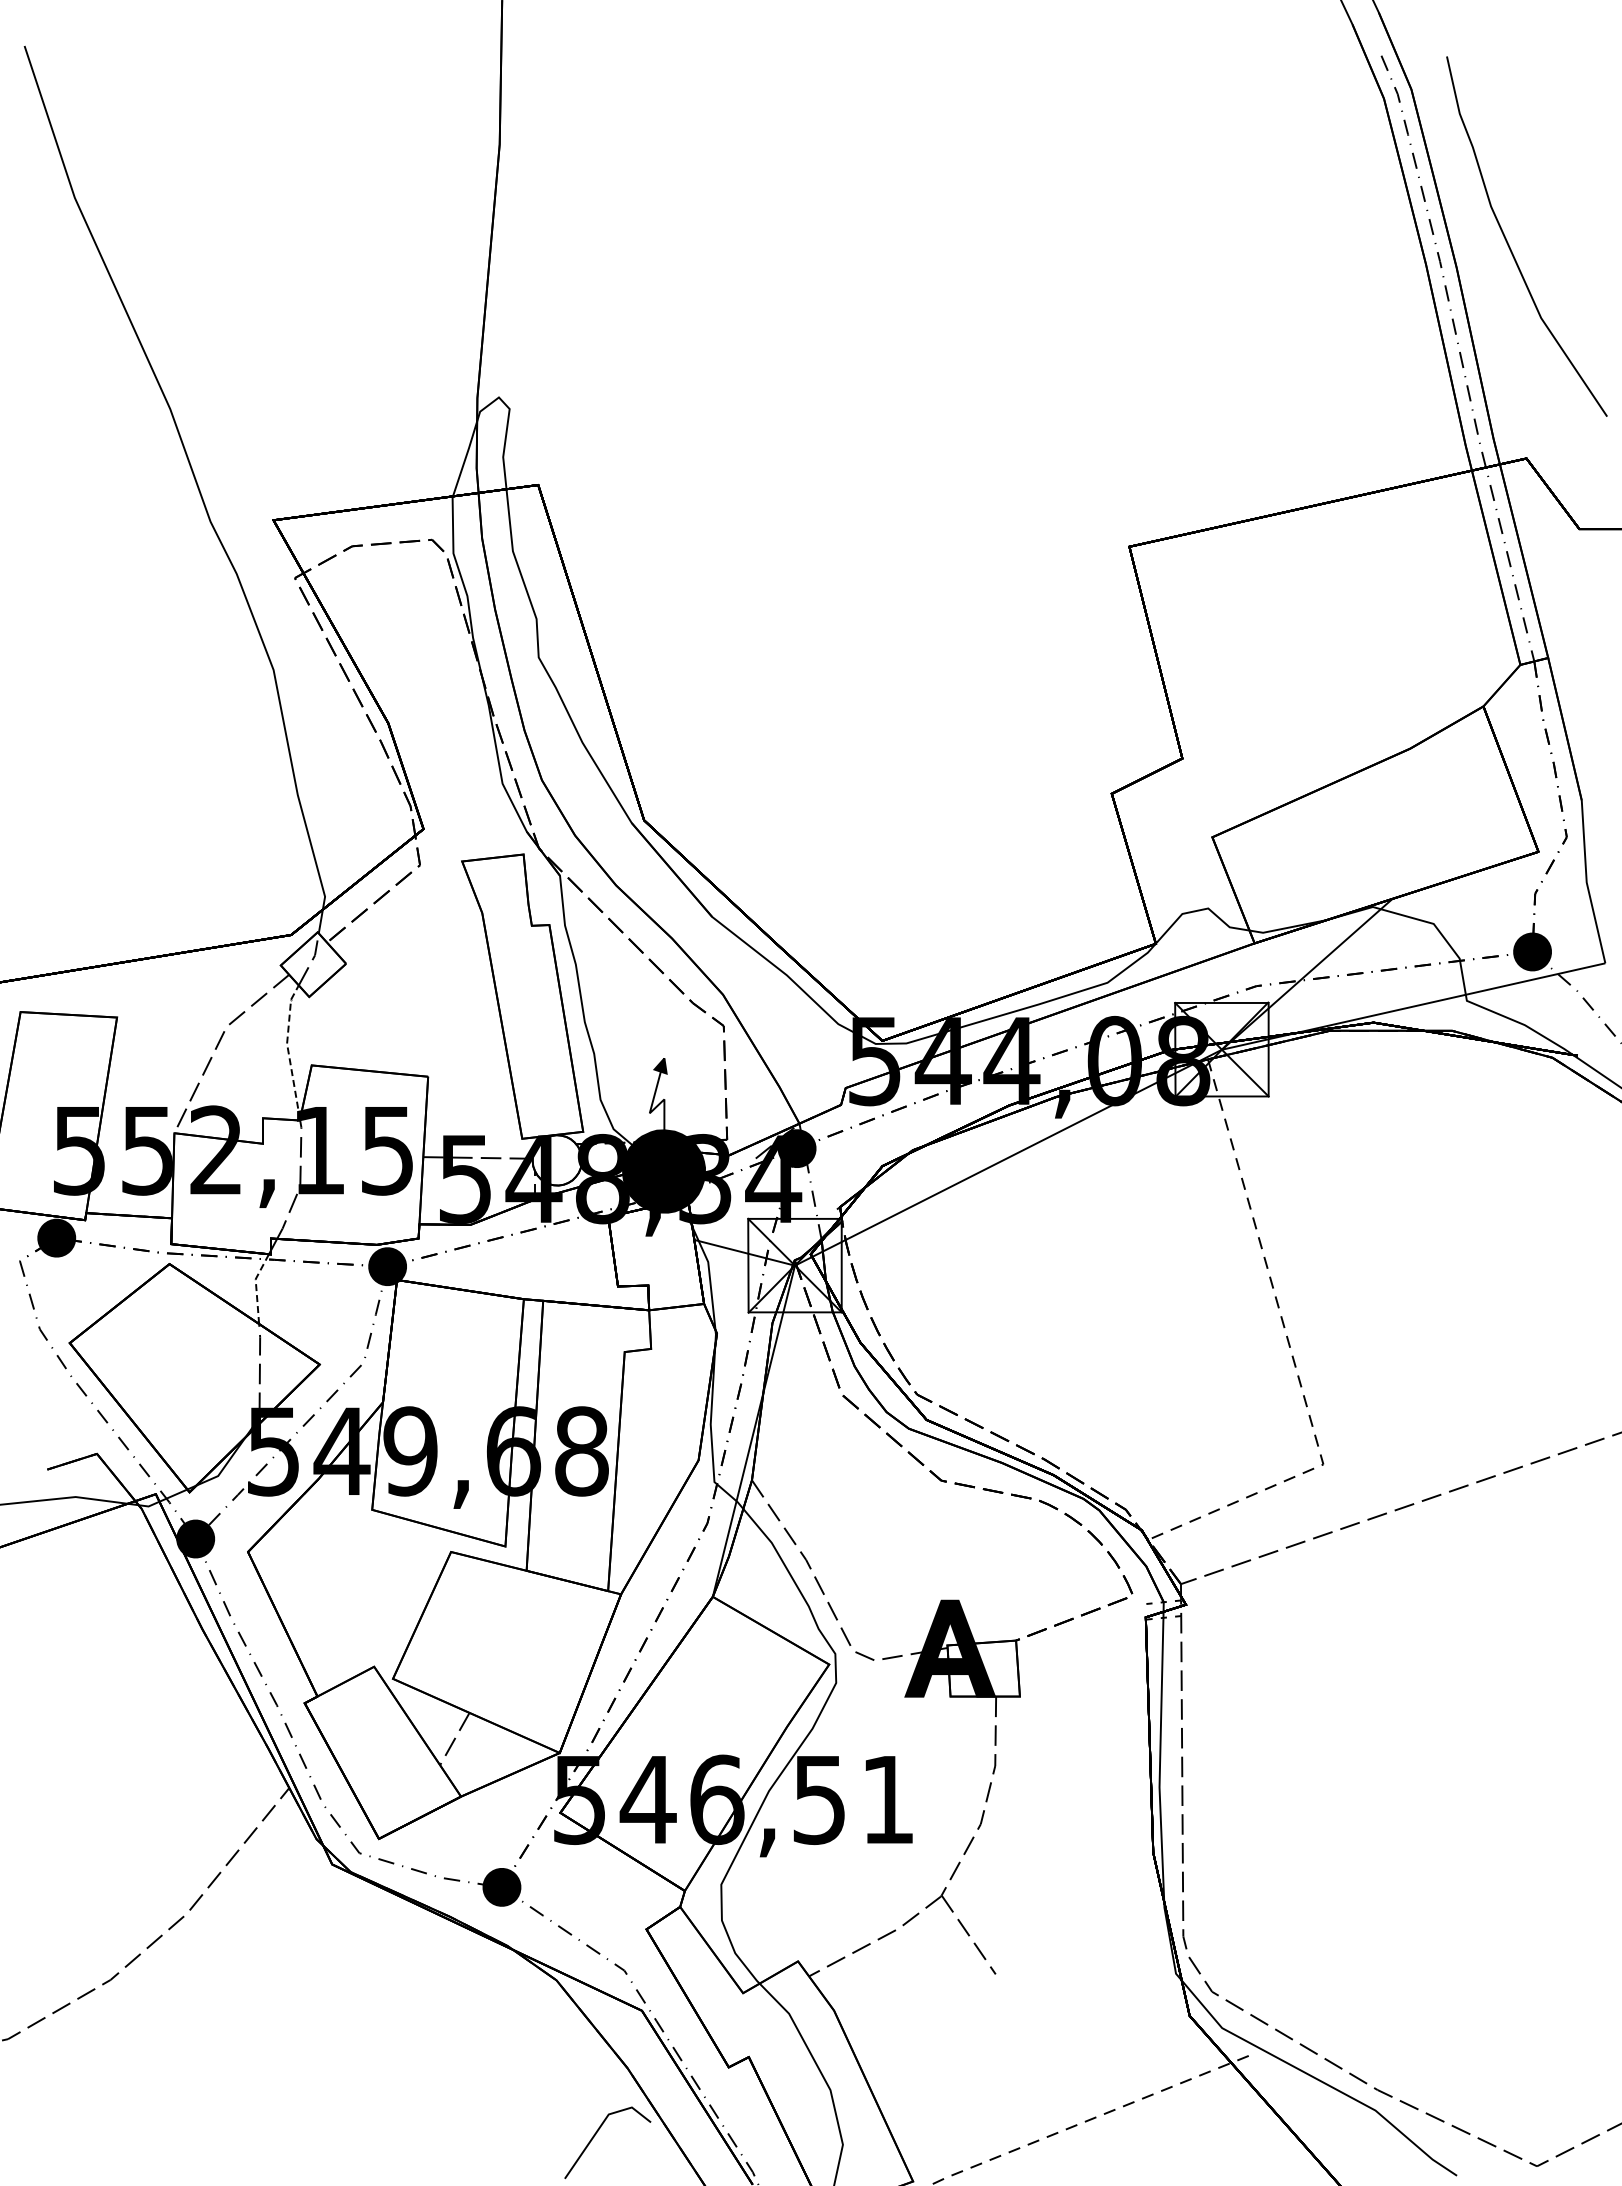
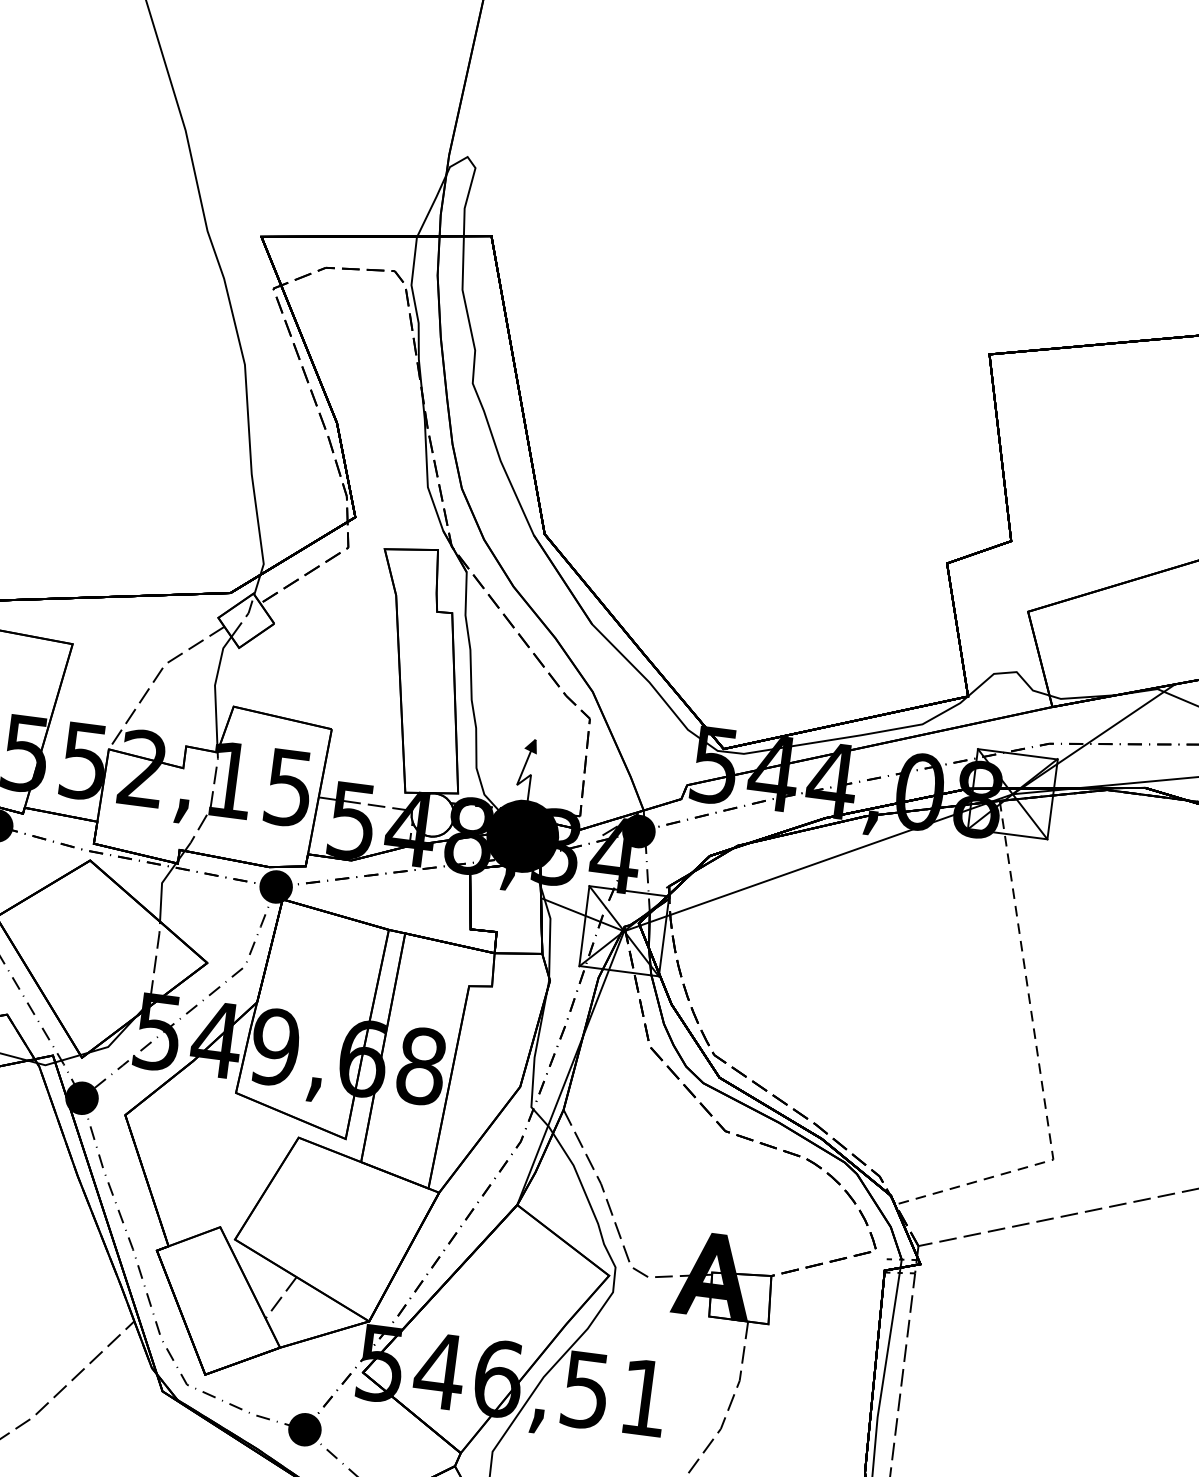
line: (288, 1049) -> (215, 690), dashed -> solid
line: (256, 1286) -> (161, 889), dashed -> solid

